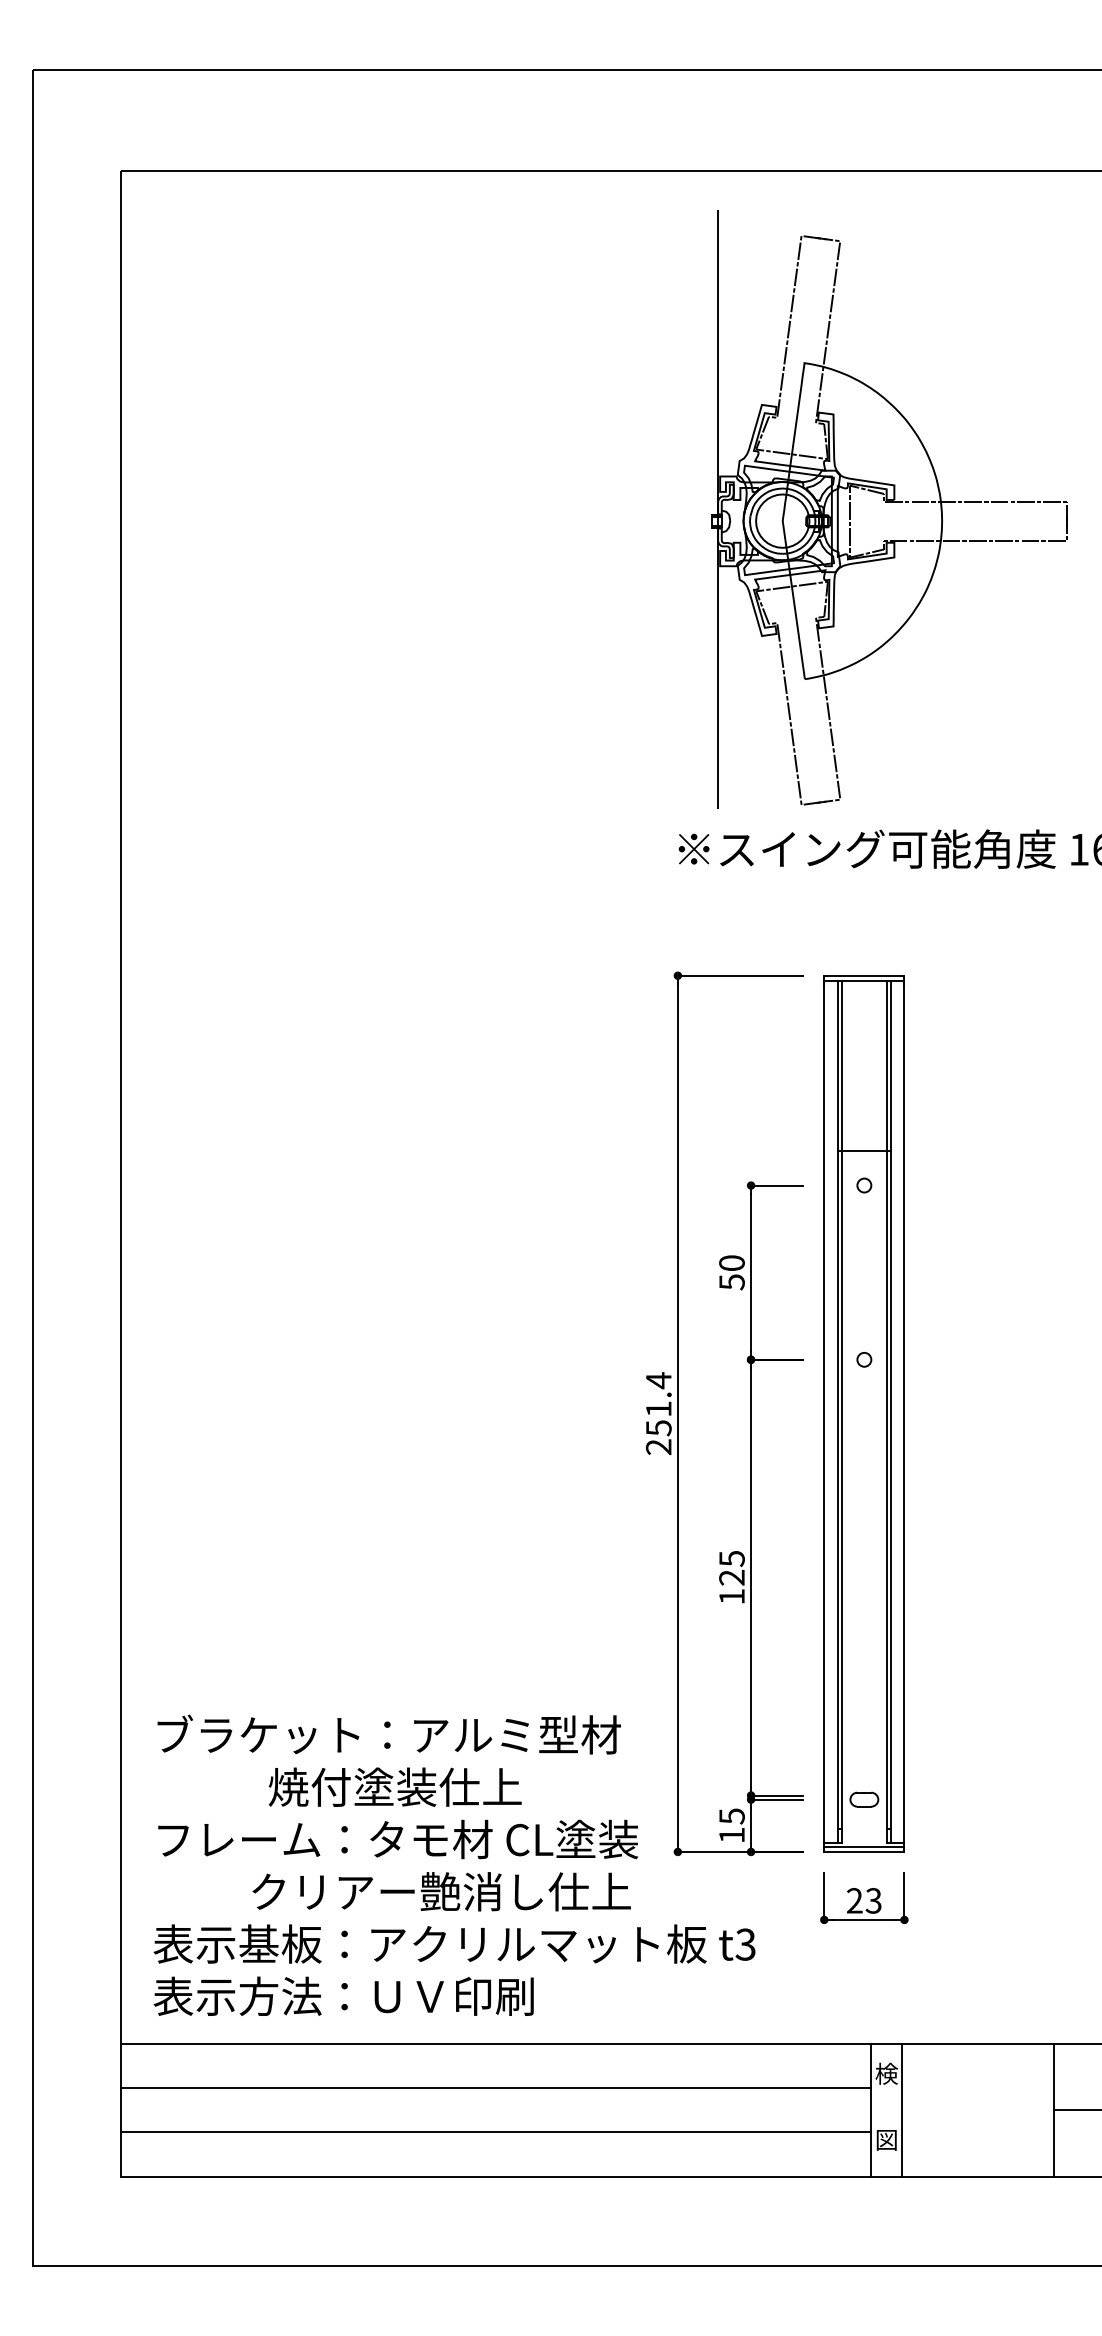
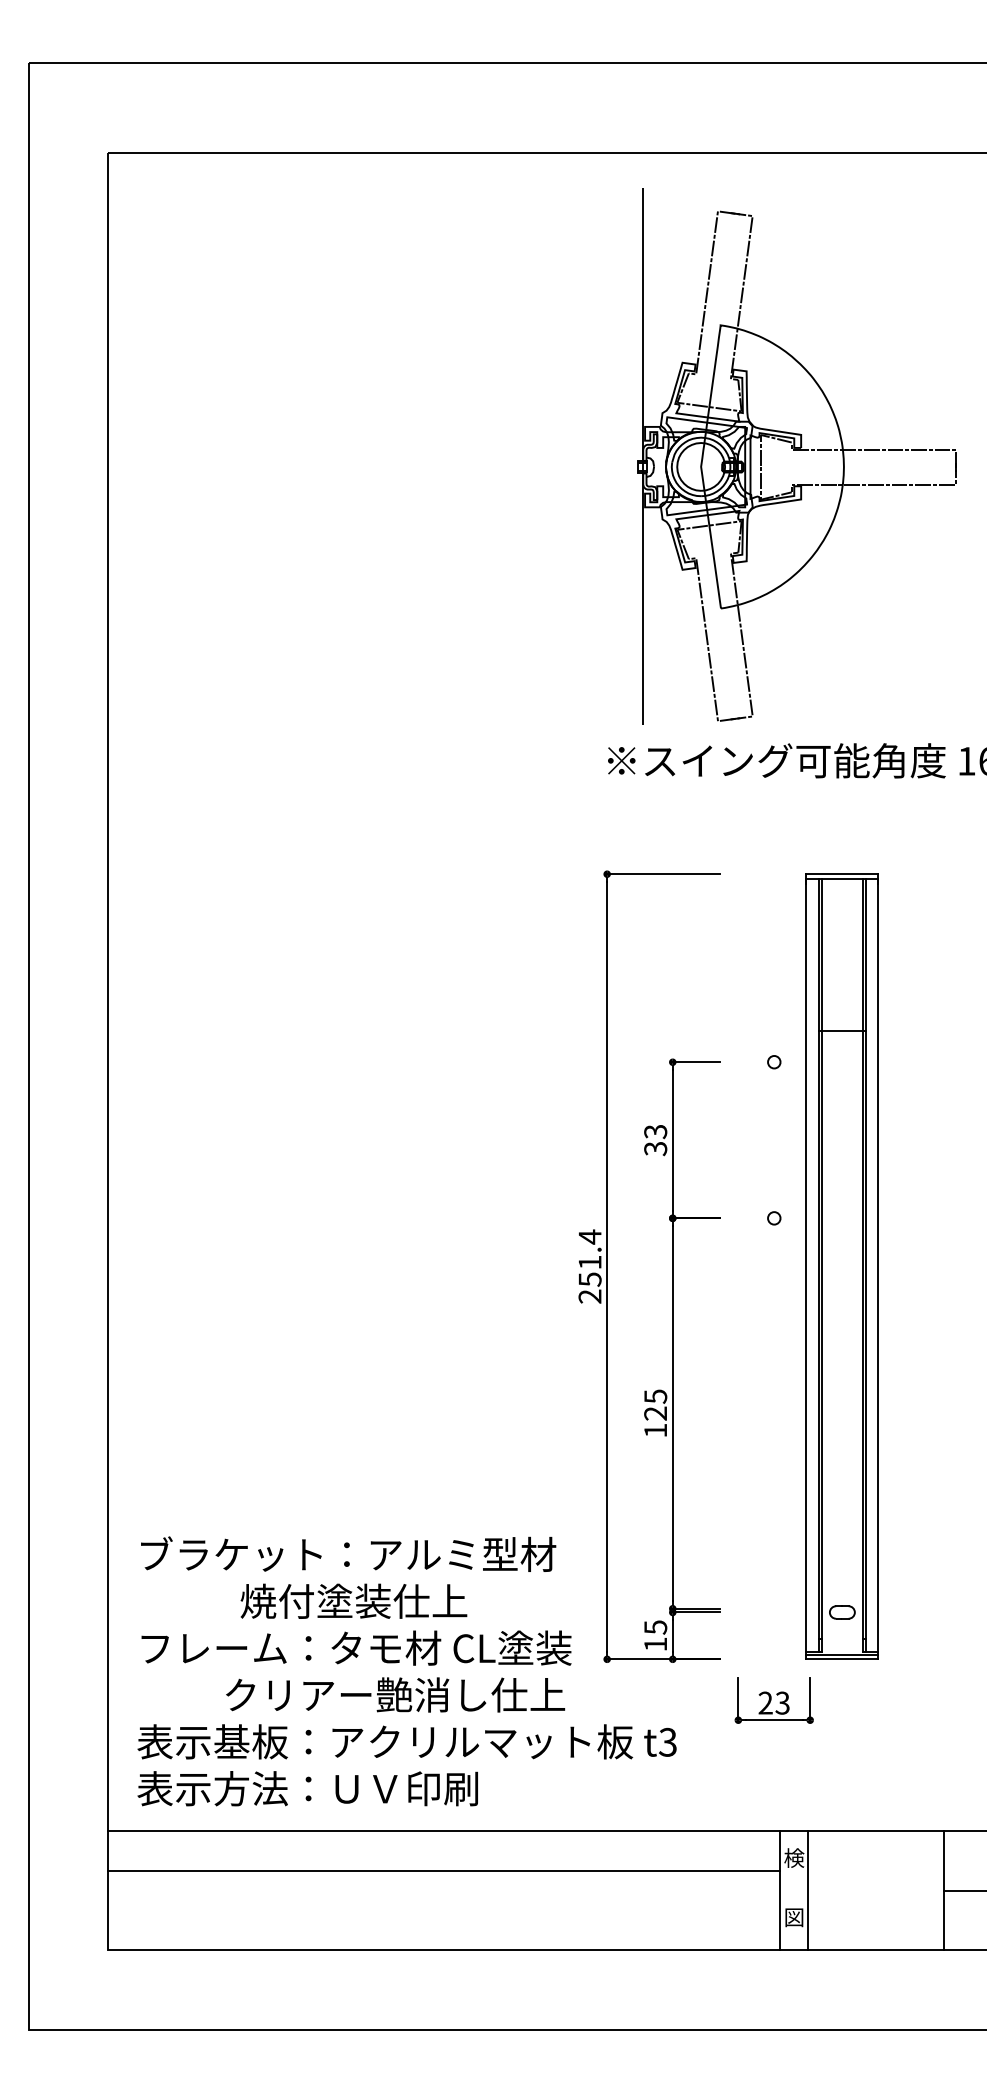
text: (731, 1272) -> (655, 1140), 50 -> 33
part: (863, 1413) -> (841, 1266), moved
line: (495, 2132) -> (443, 1910), removed

